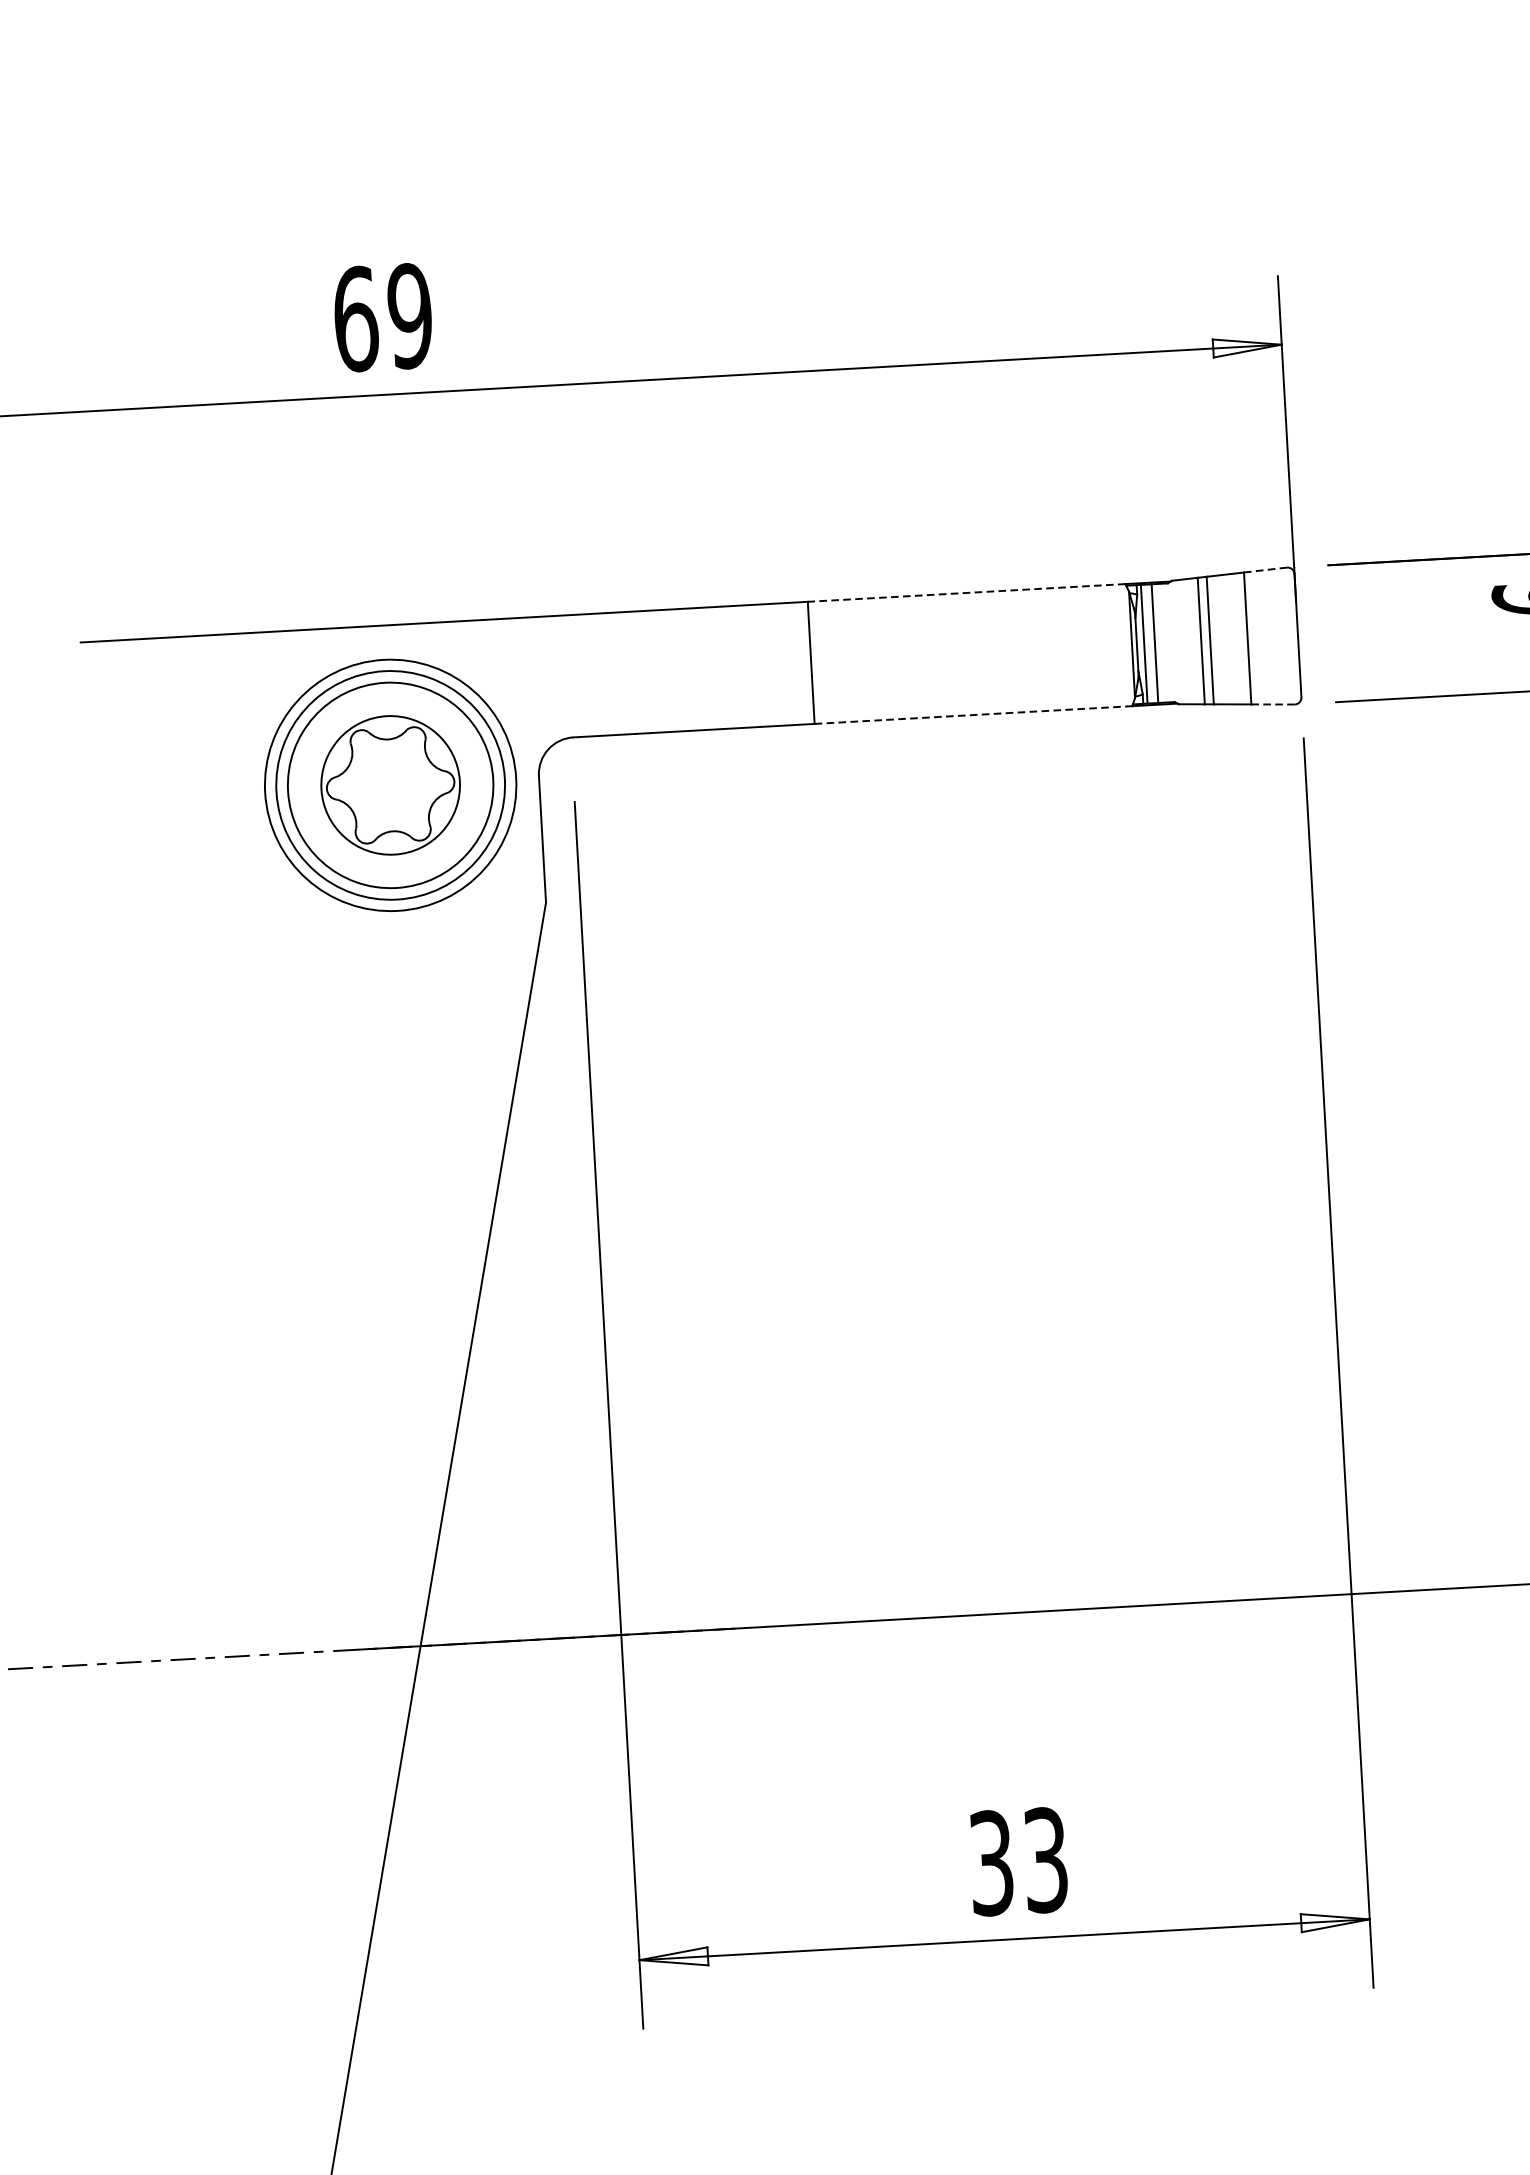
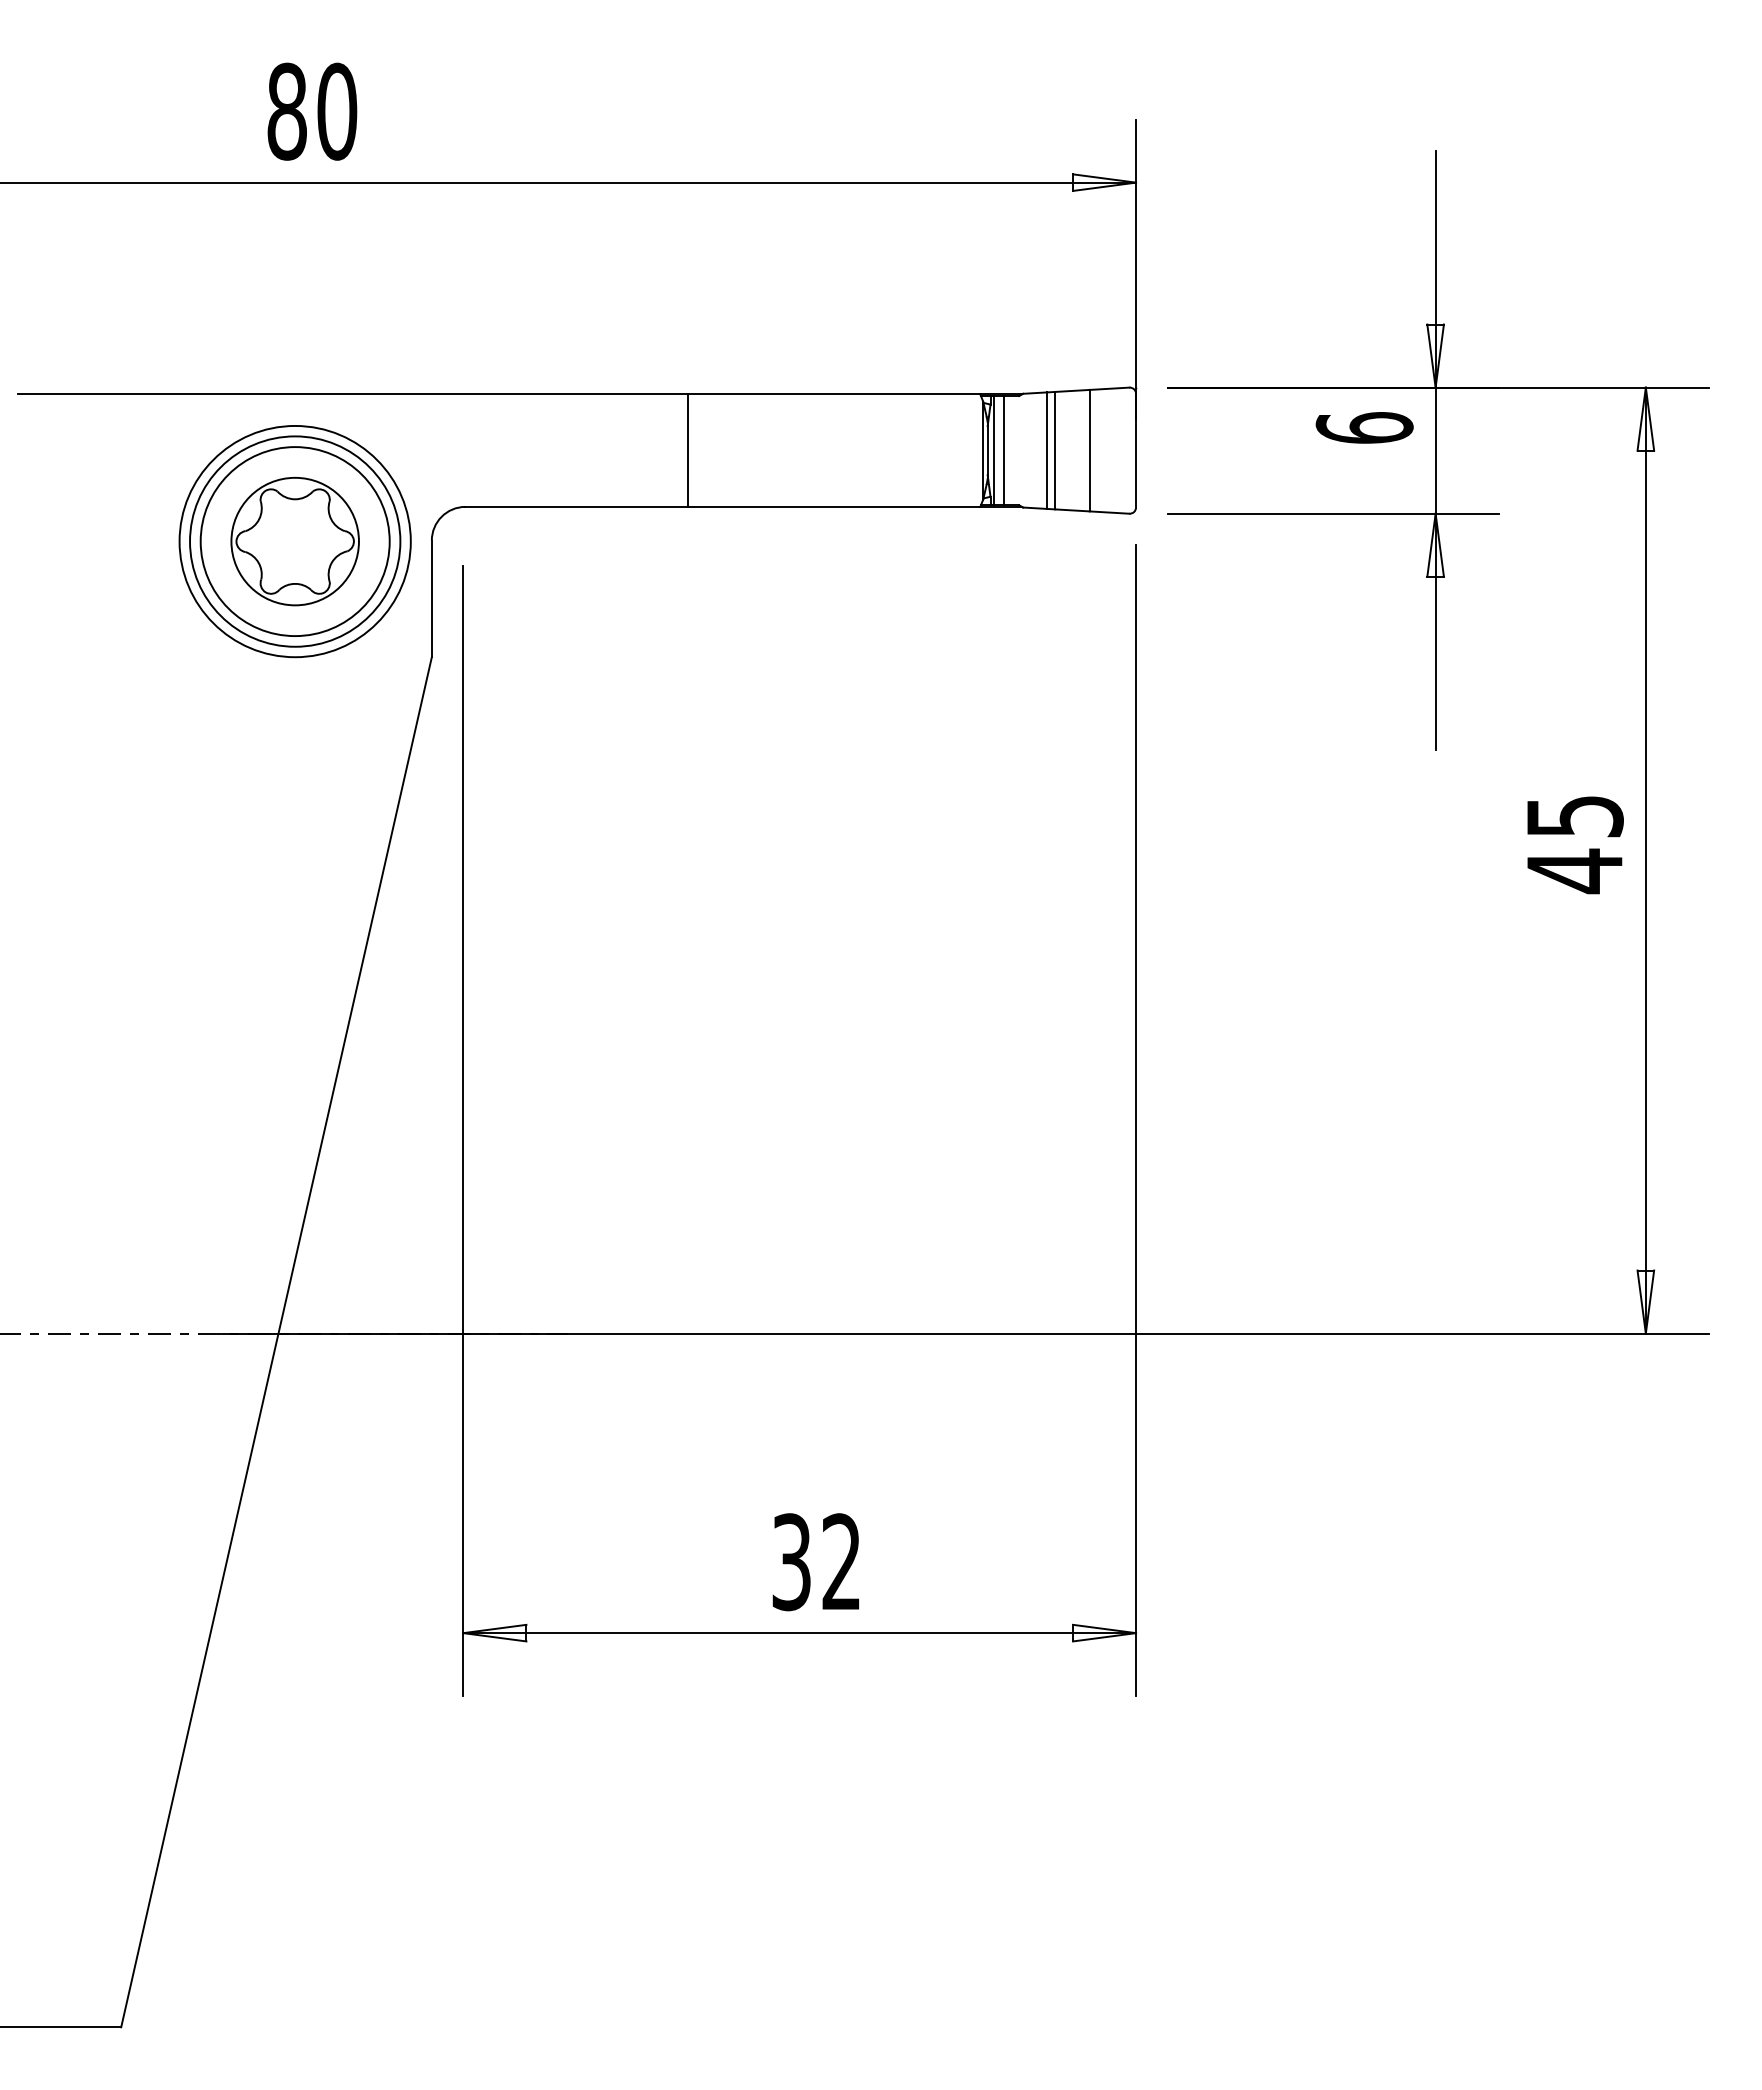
text: (383, 317) -> (312, 111), 69 -> 80
line: (1265, 569) -> (1109, 388), dashed -> solid
line: (966, 593) -> (833, 394), dashed -> solid
line: (1272, 704) -> (1109, 512), dashed -> solid
line: (973, 714) -> (834, 506), dashed -> solid
text: (1045, 1860) -> (841, 1562), 33 -> 32

